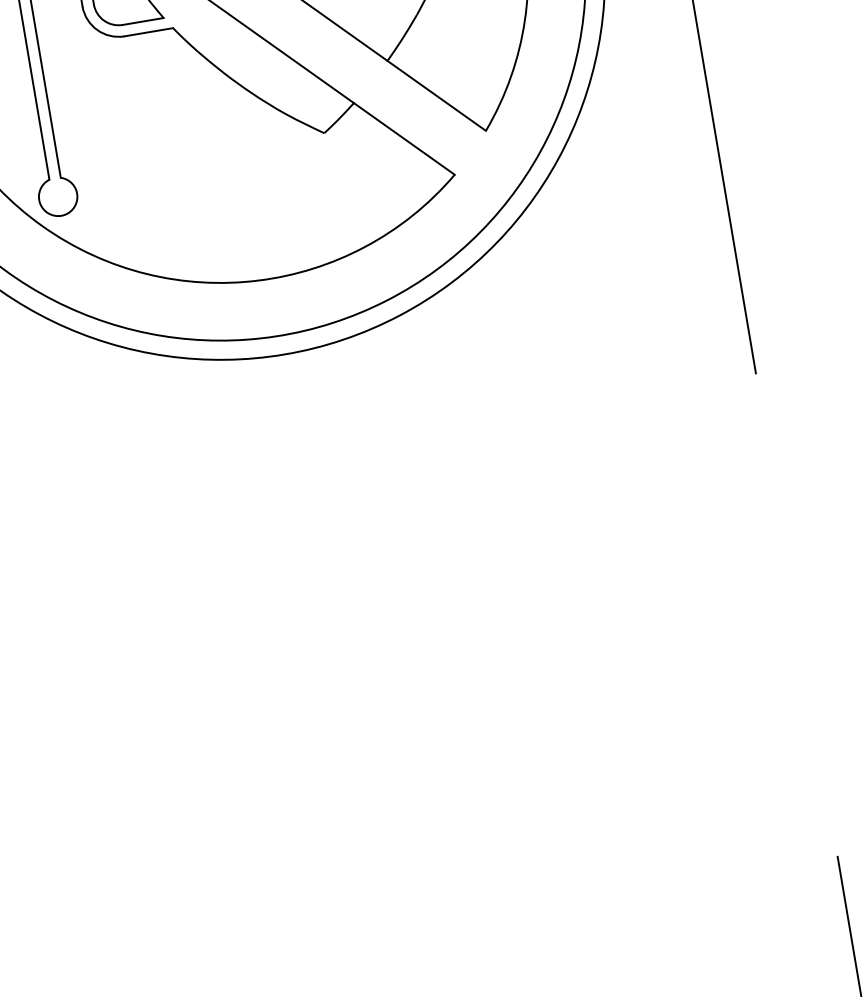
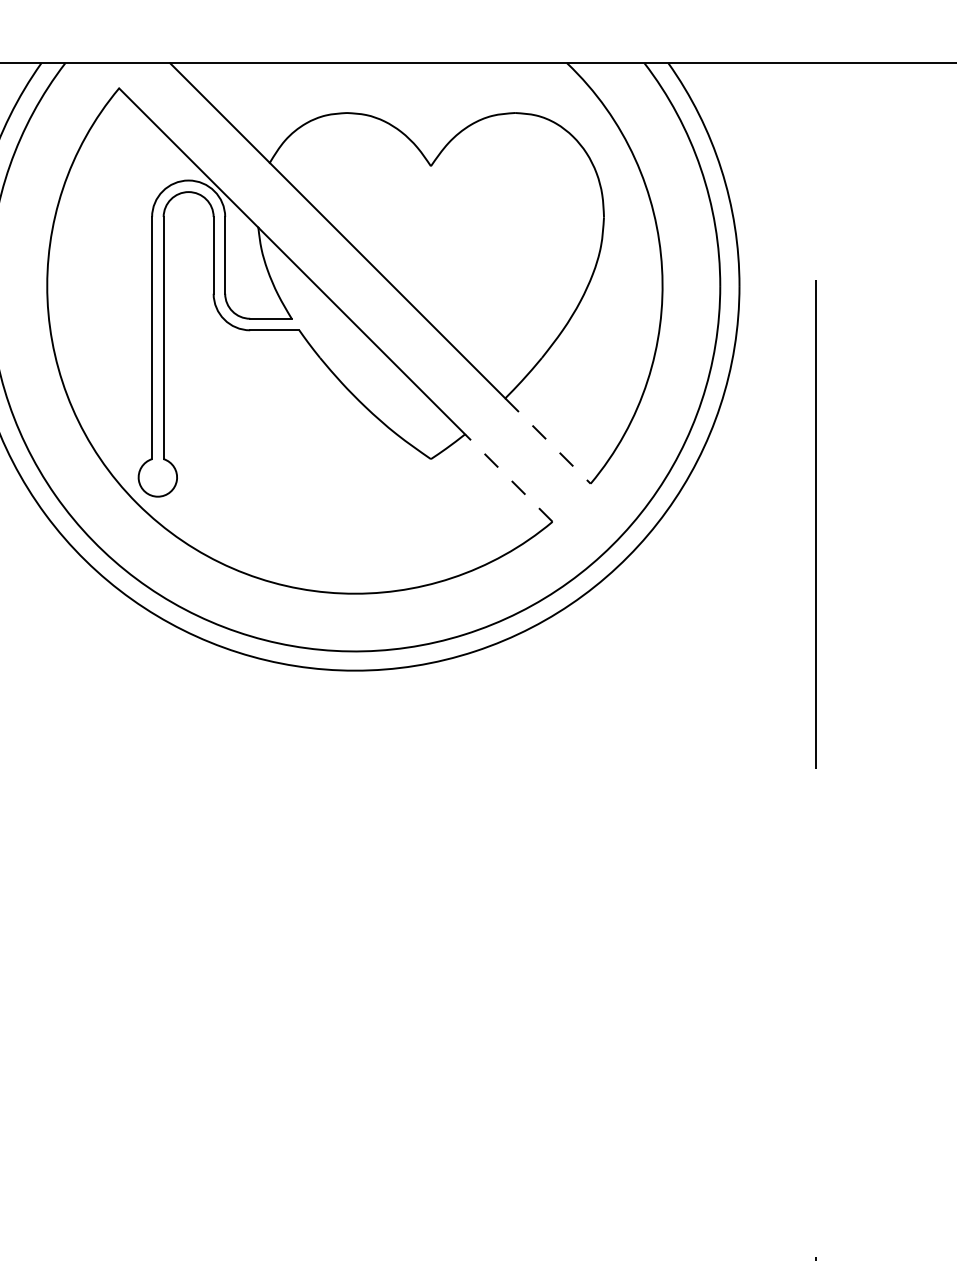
line: (437, 96) -> (548, 441), solid -> dashed
line: (404, 139) -> (508, 478), solid -> dashed

